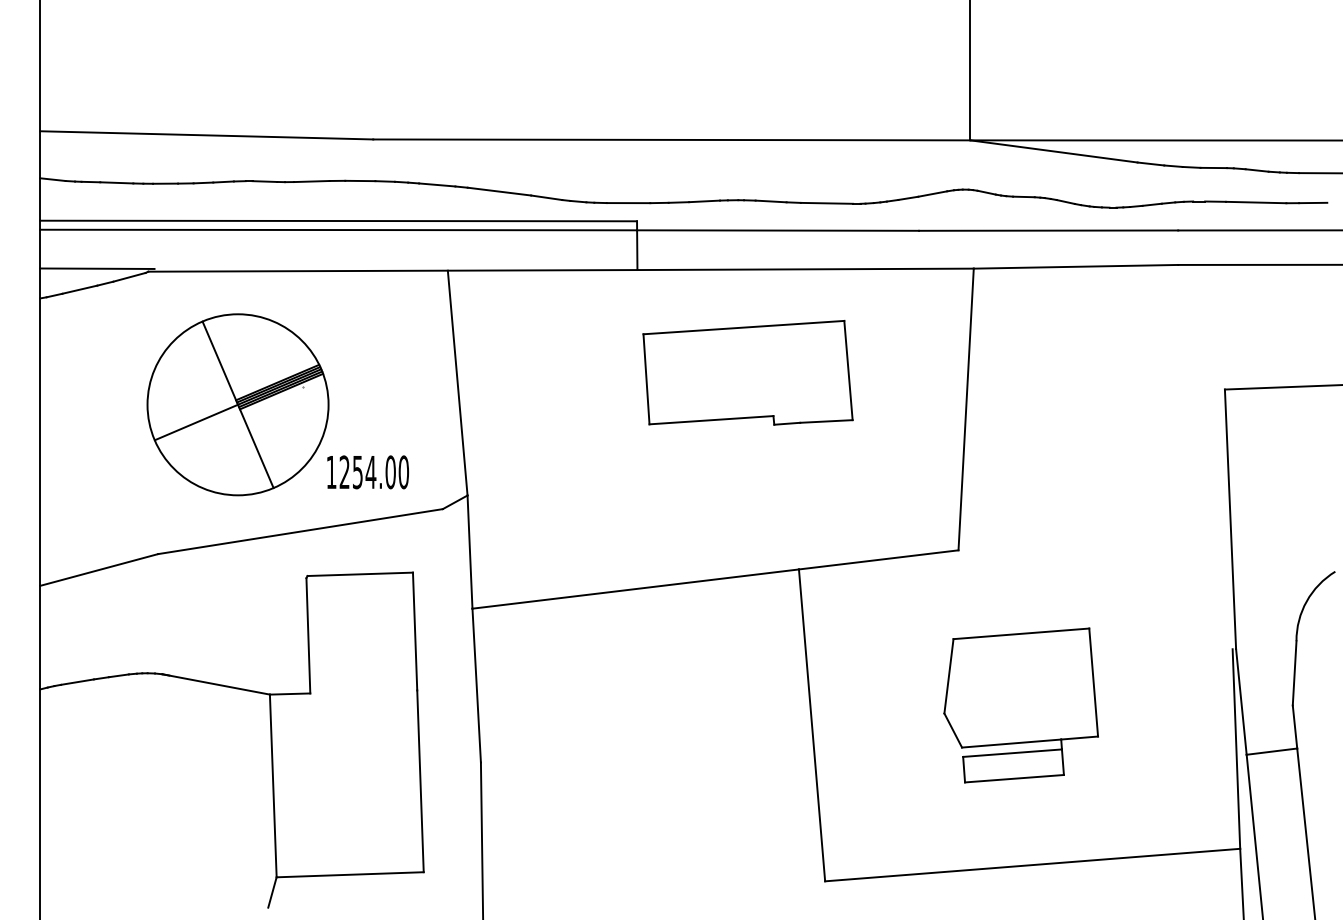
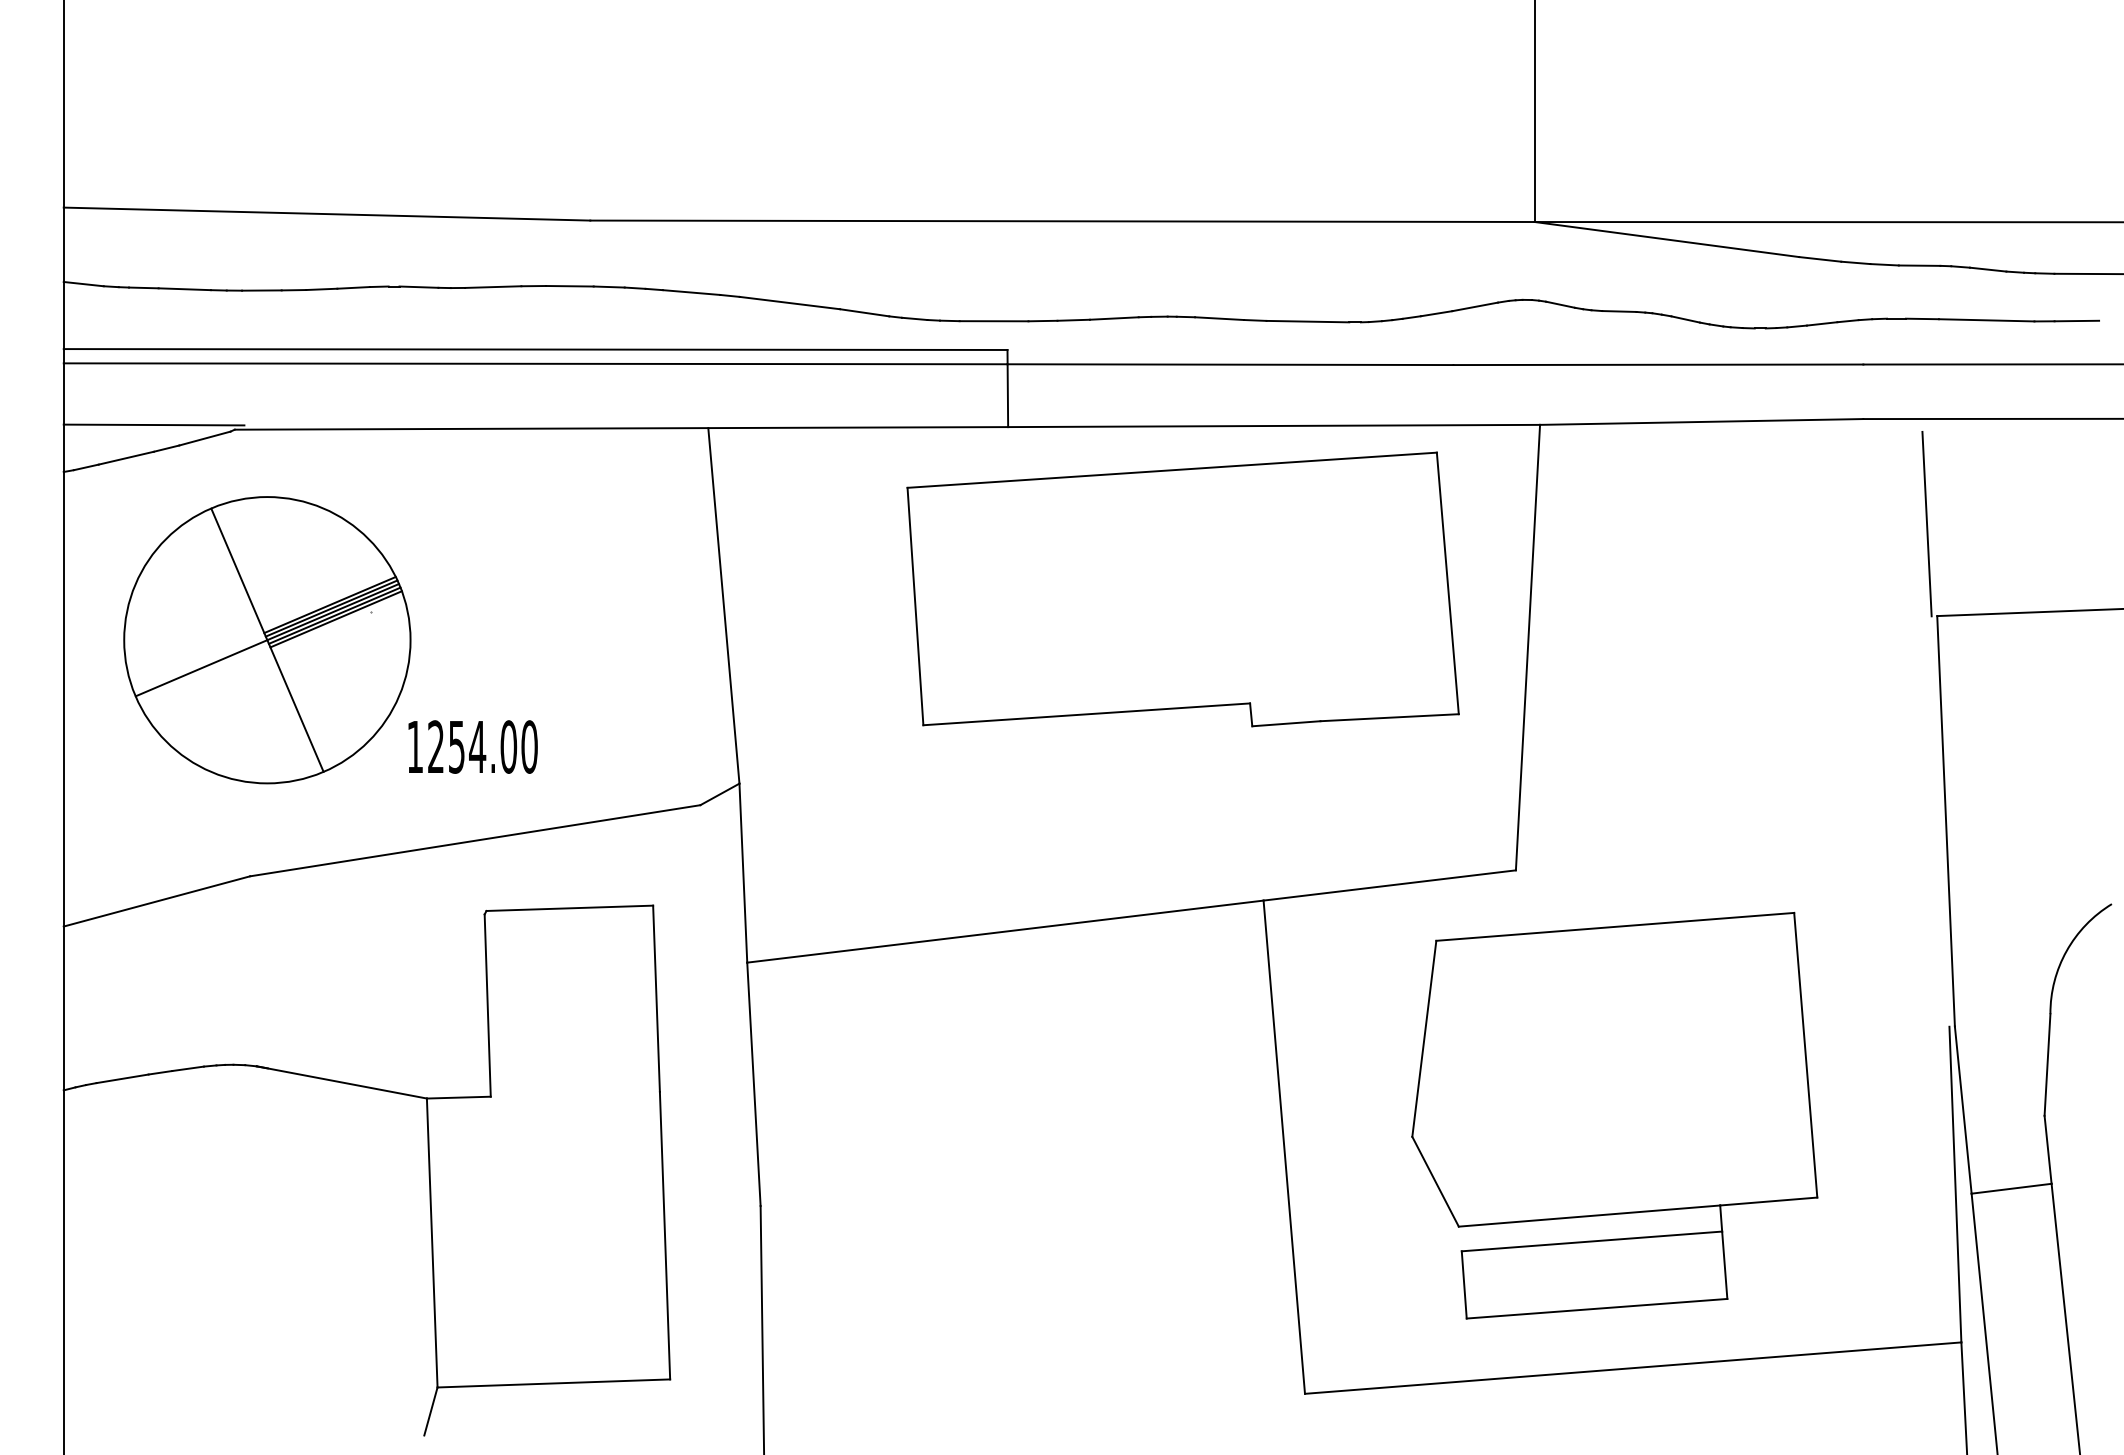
line: (1218, 331) -> (1927, 524), added
part: (747, 372) -> (1182, 589), size x1.67
part: (277, 404) -> (329, 639), moved
part: (1021, 705) -> (1615, 1115), size x1.67

